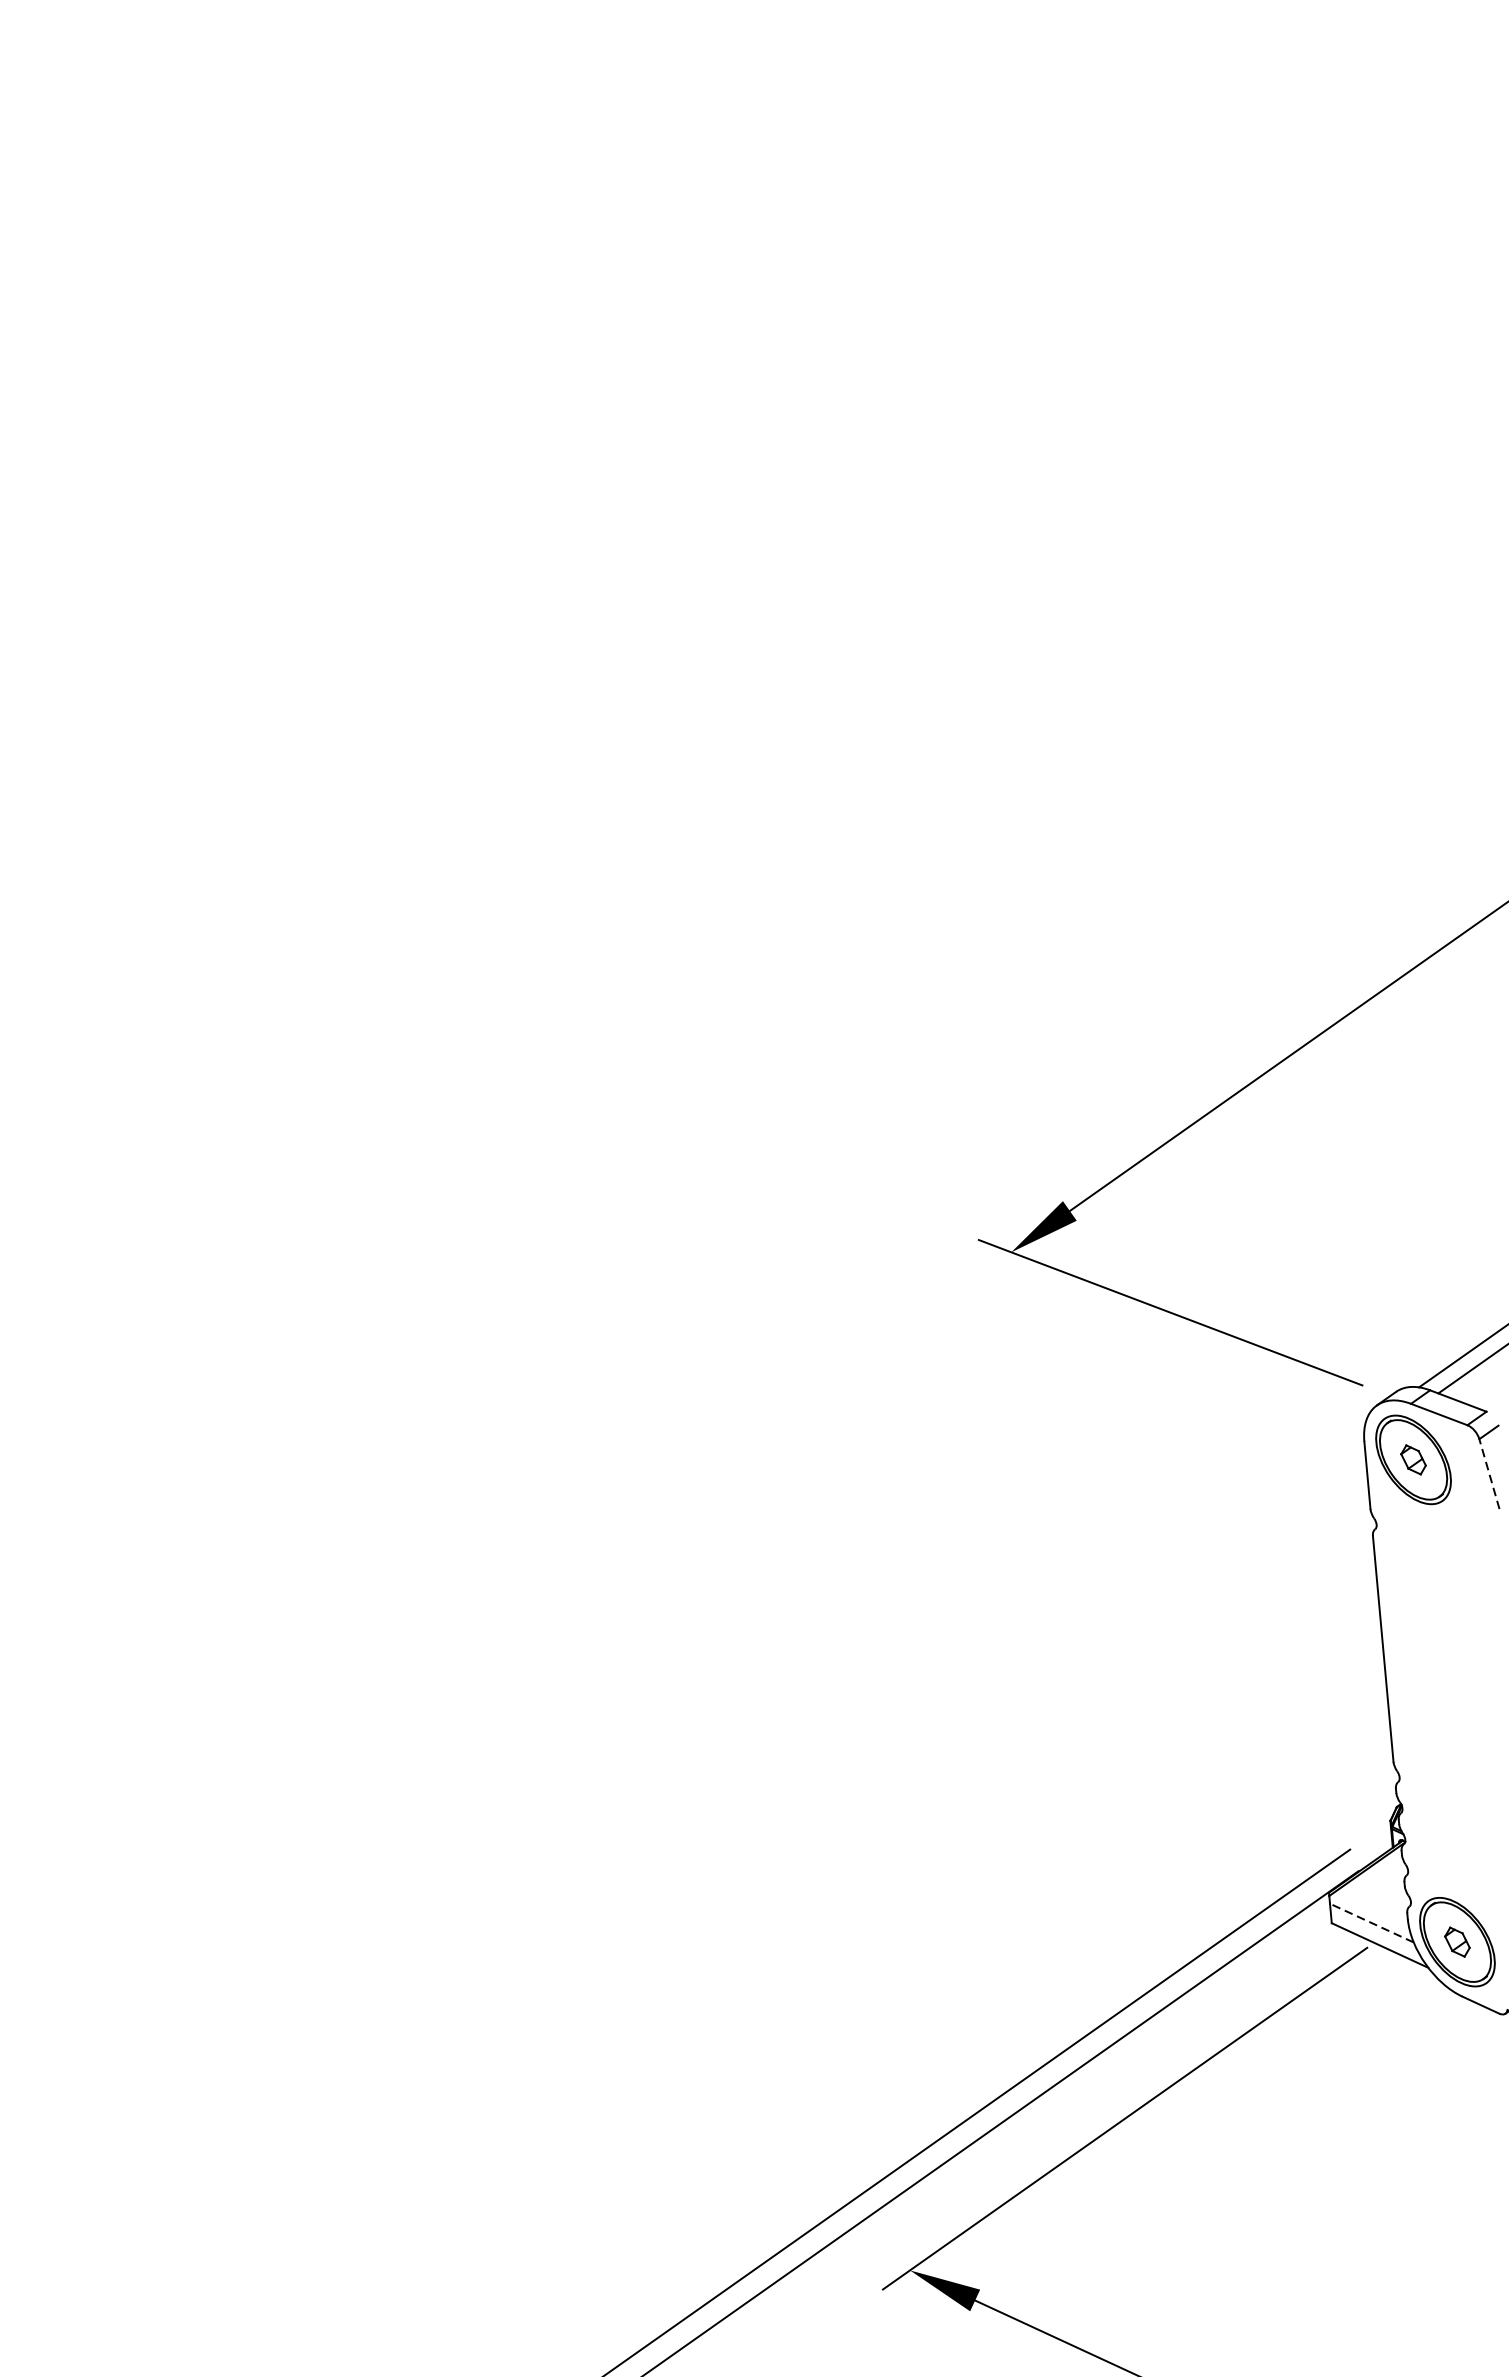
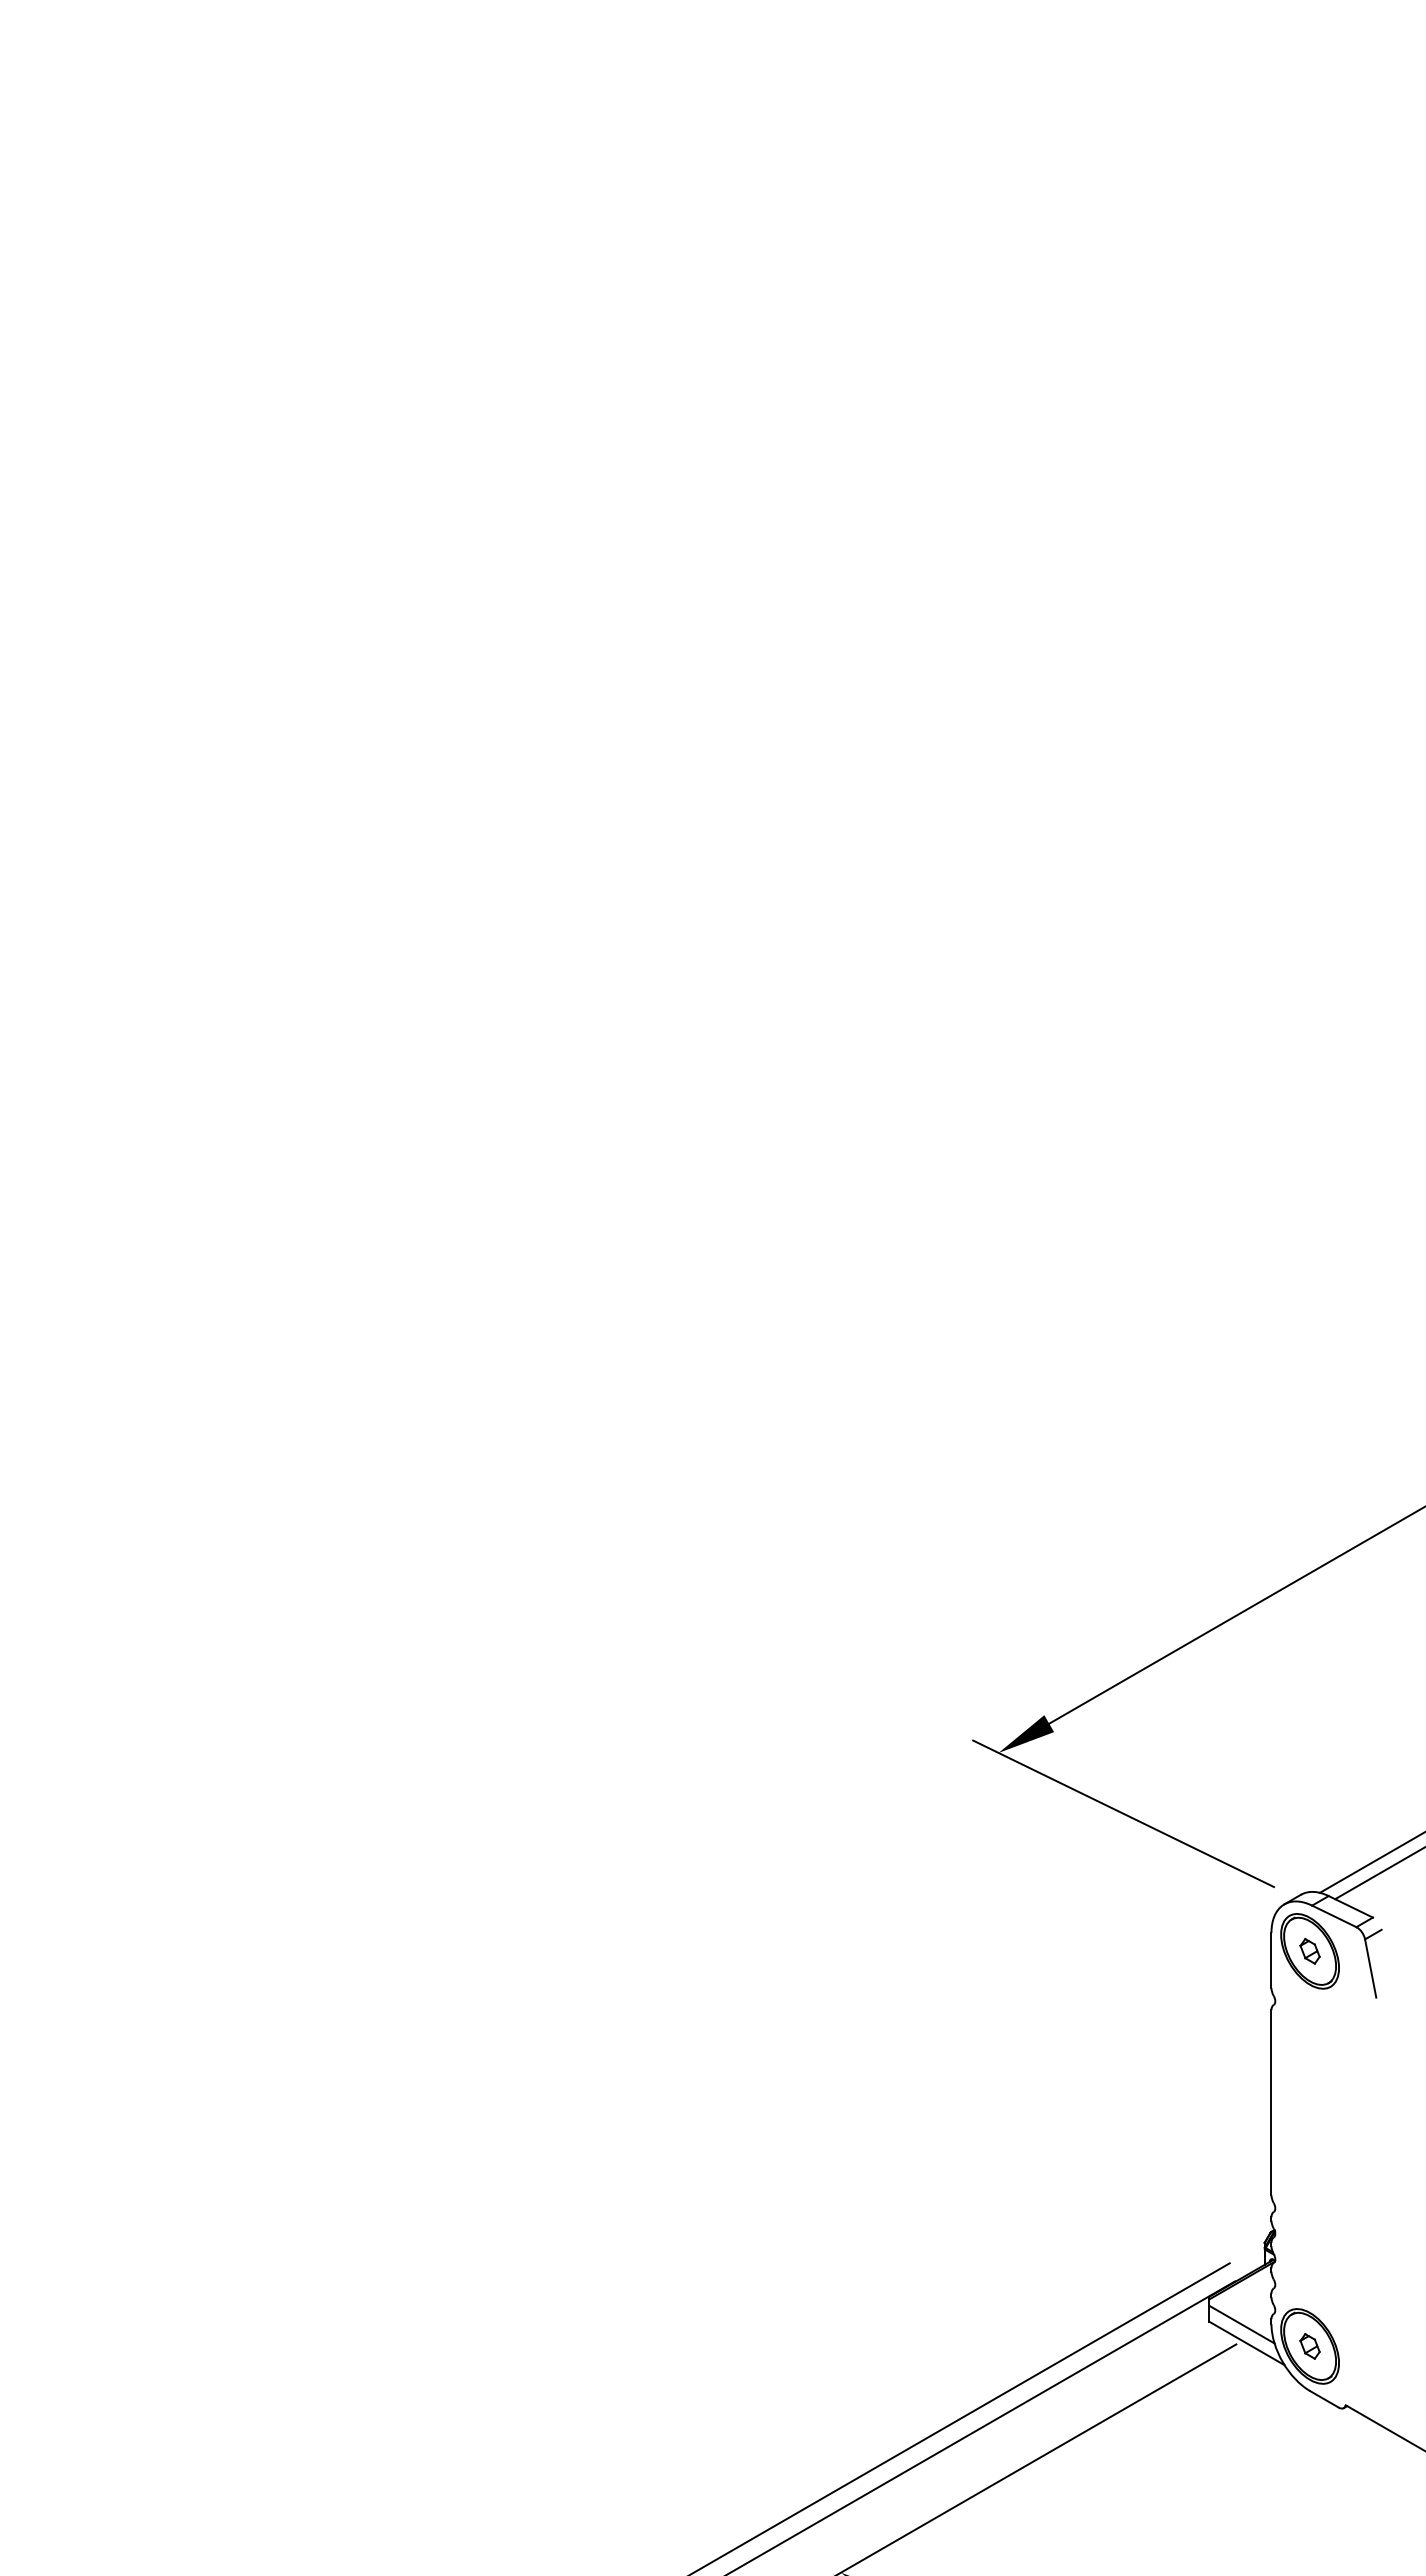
line: (1489, 1474) -> (1370, 1968), dashed -> solid
line: (1371, 1922) -> (1241, 2324), dashed -> solid

